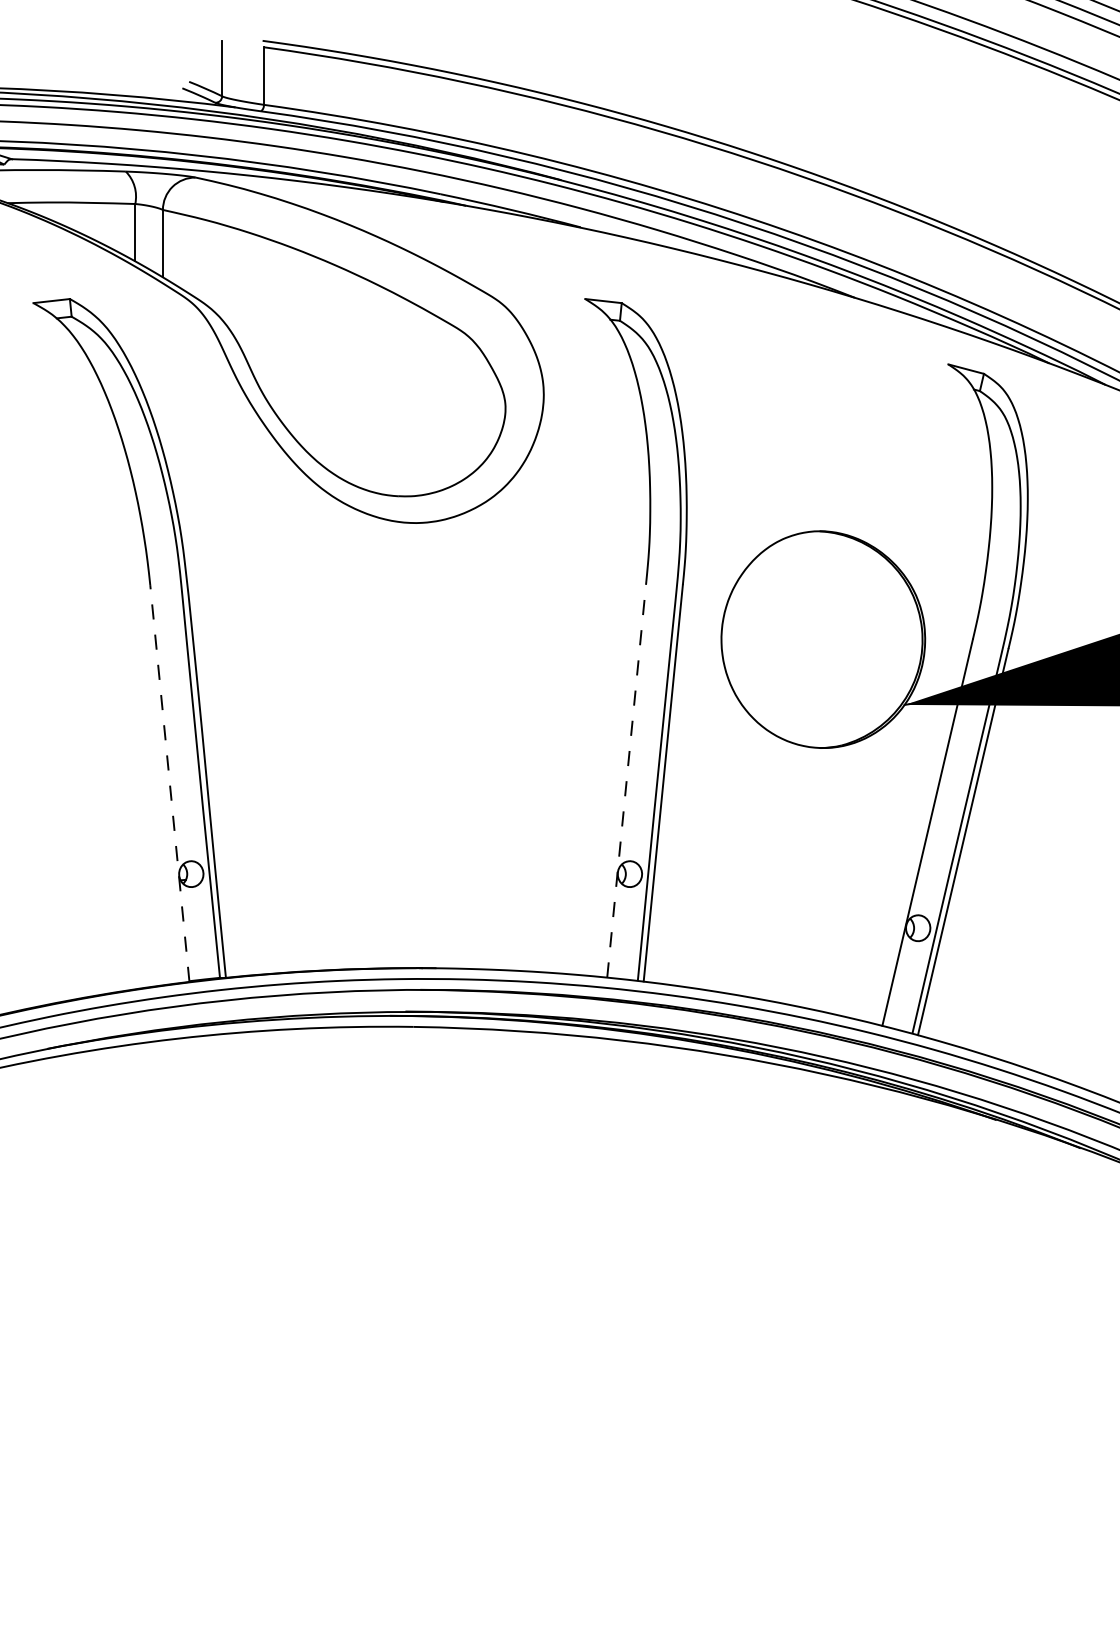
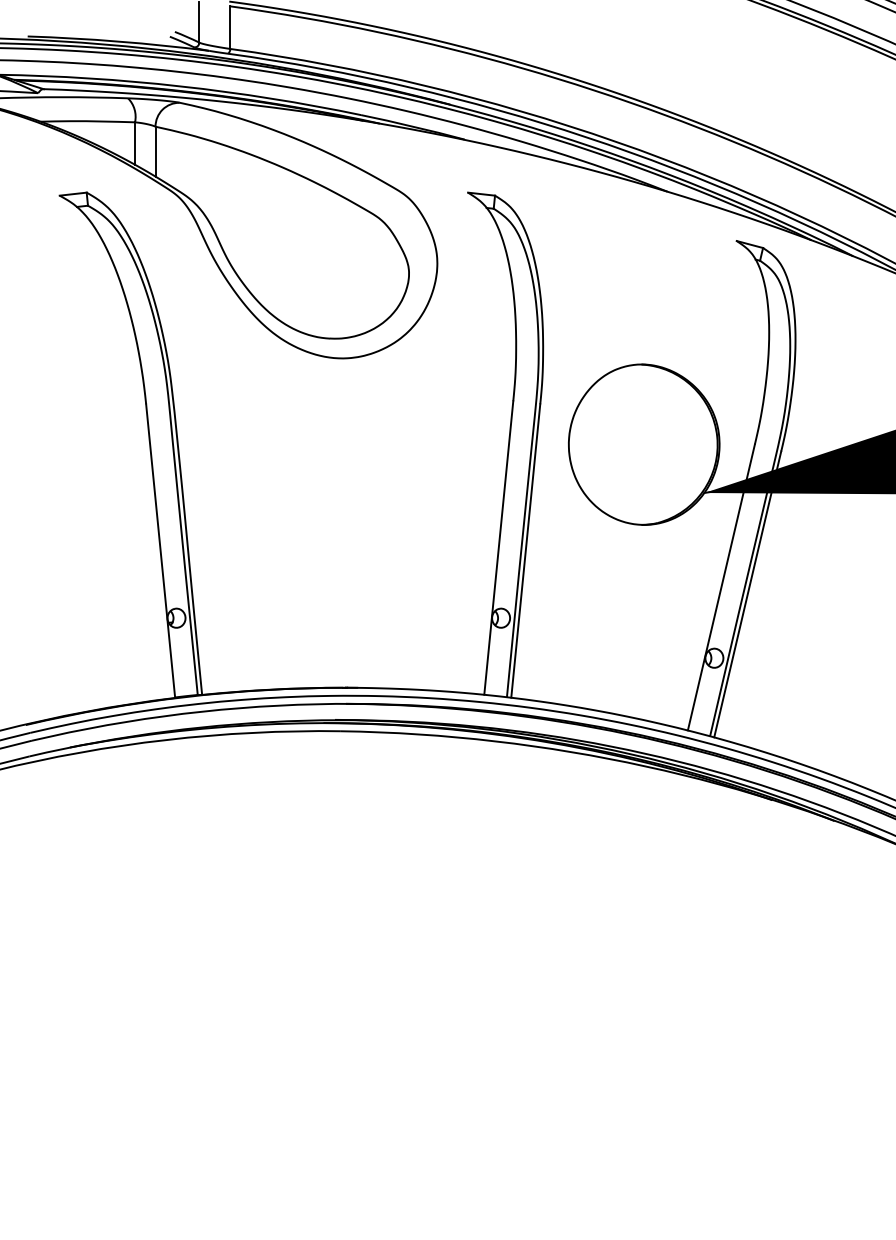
line: (626, 778) -> (498, 547), dashed -> solid
line: (169, 783) -> (160, 551), dashed -> solid

